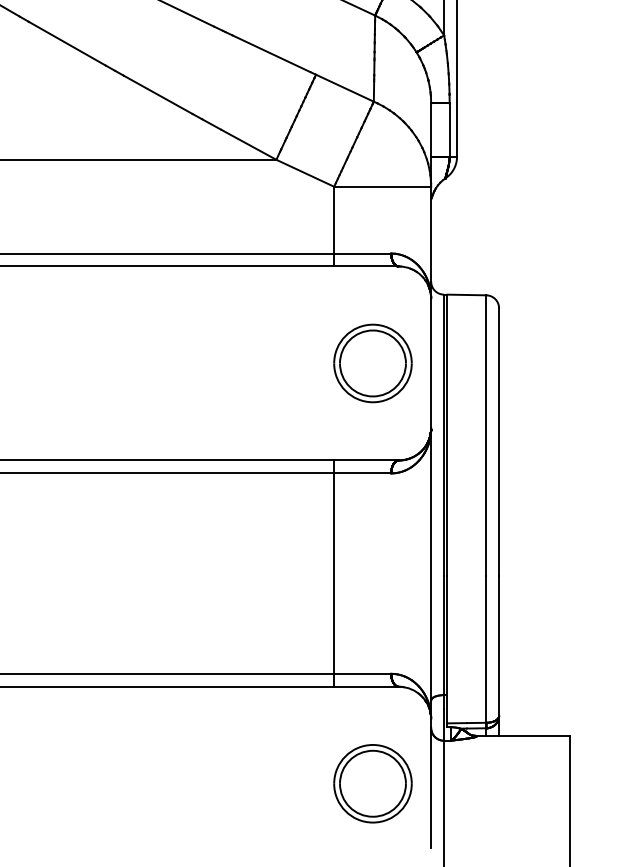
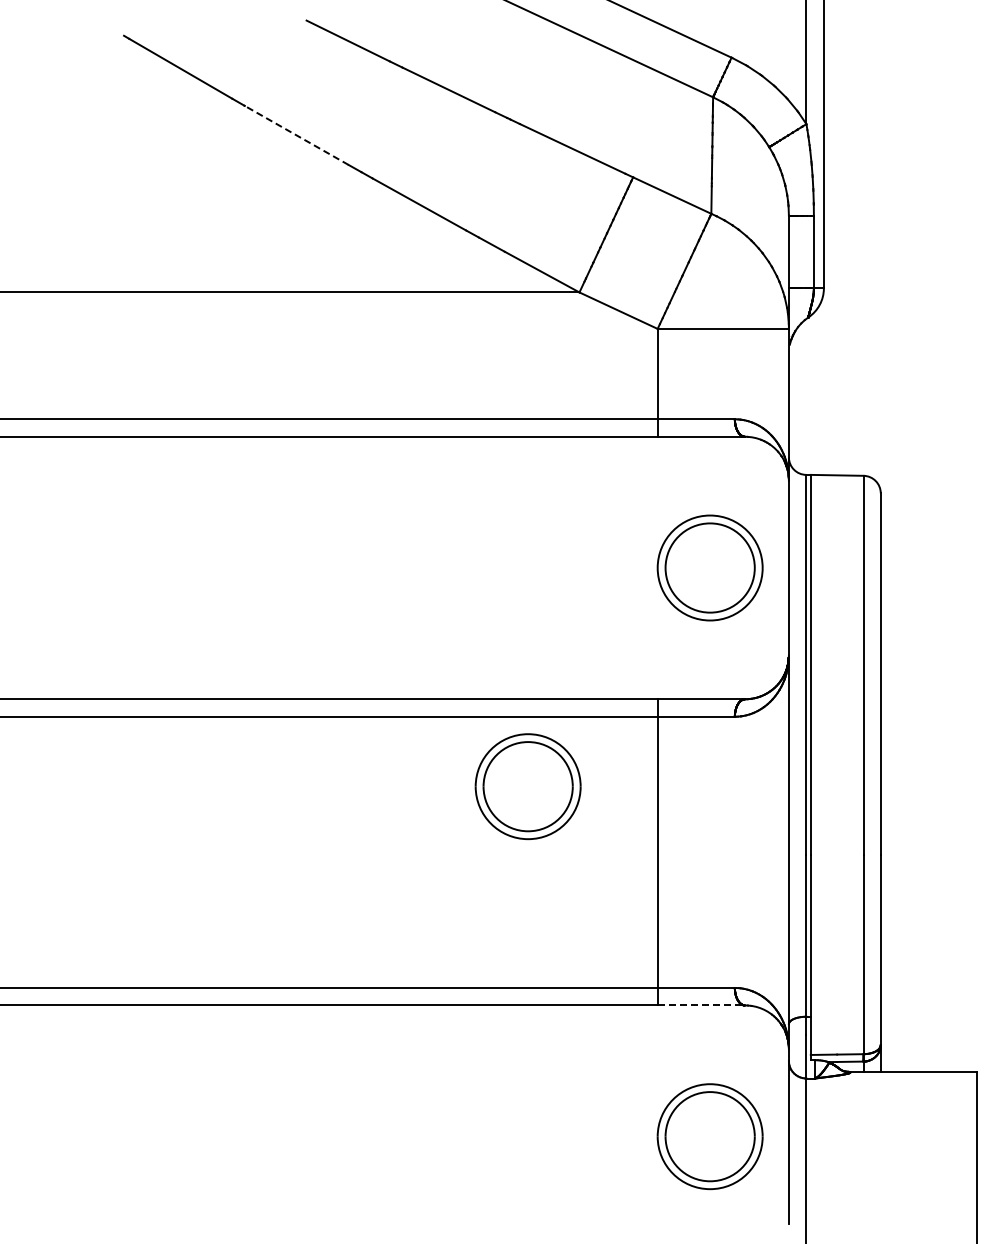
line: (67, 43) -> (296, 135), solid -> dashed
part: (237, 524) -> (527, 786), added
line: (366, 686) -> (701, 1005), solid -> dashed

